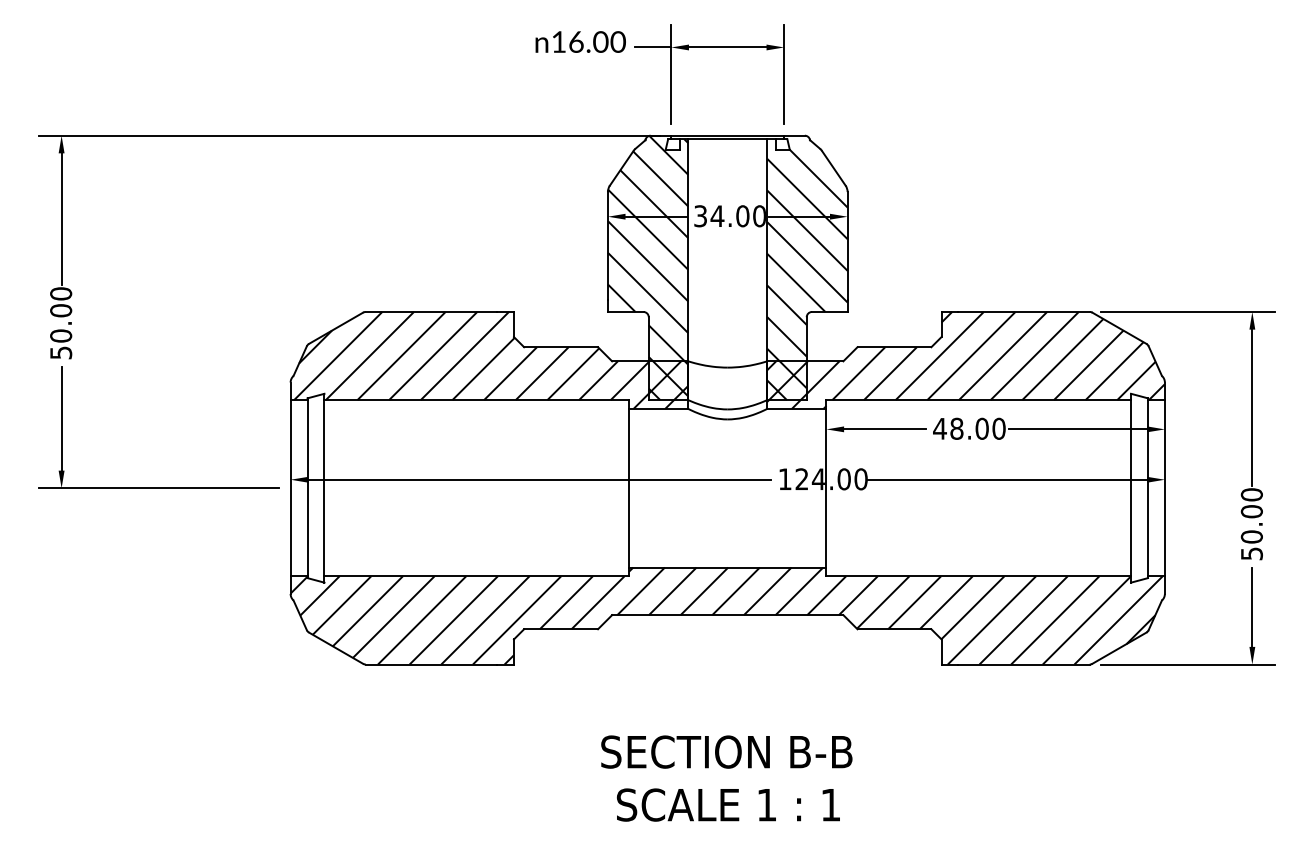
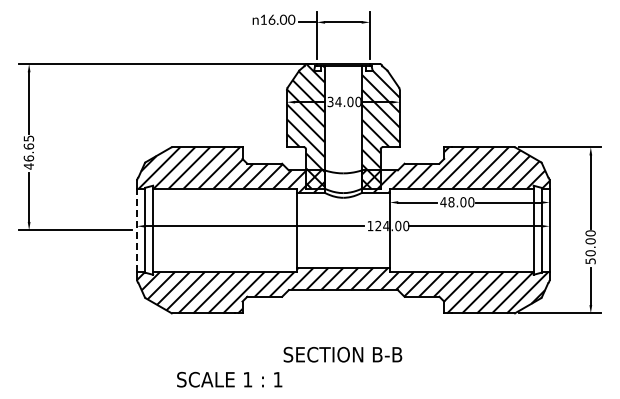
text: (60, 323) -> (28, 152), 50.00 -> 46.65
line: (291, 488) -> (137, 230), solid -> dashed
text: (728, 804) -> (229, 379), moved

